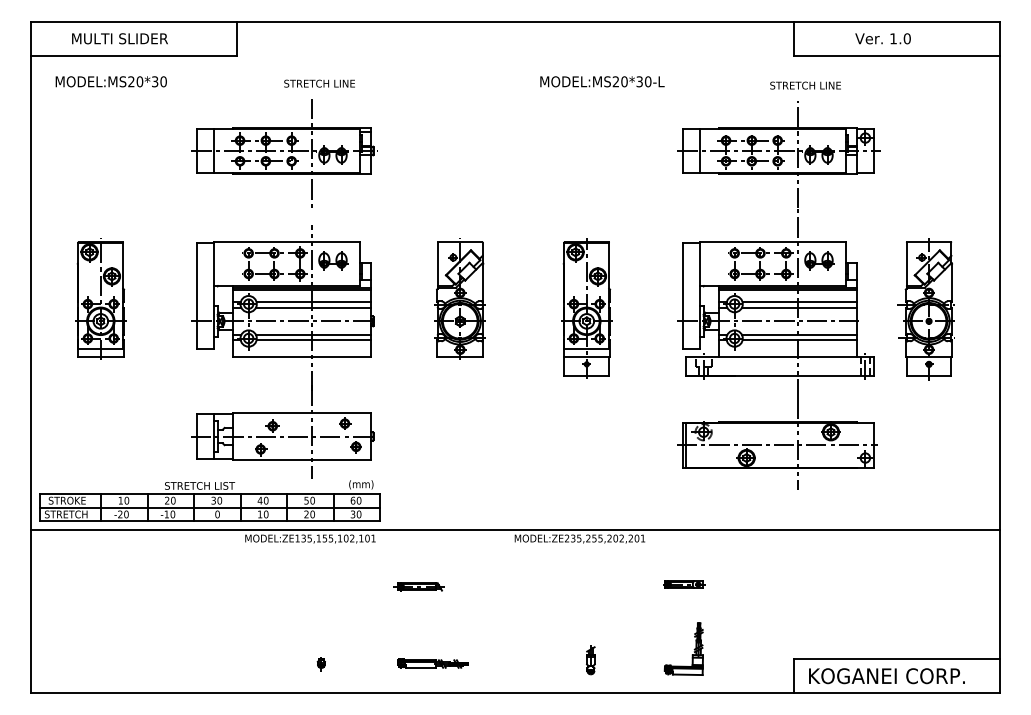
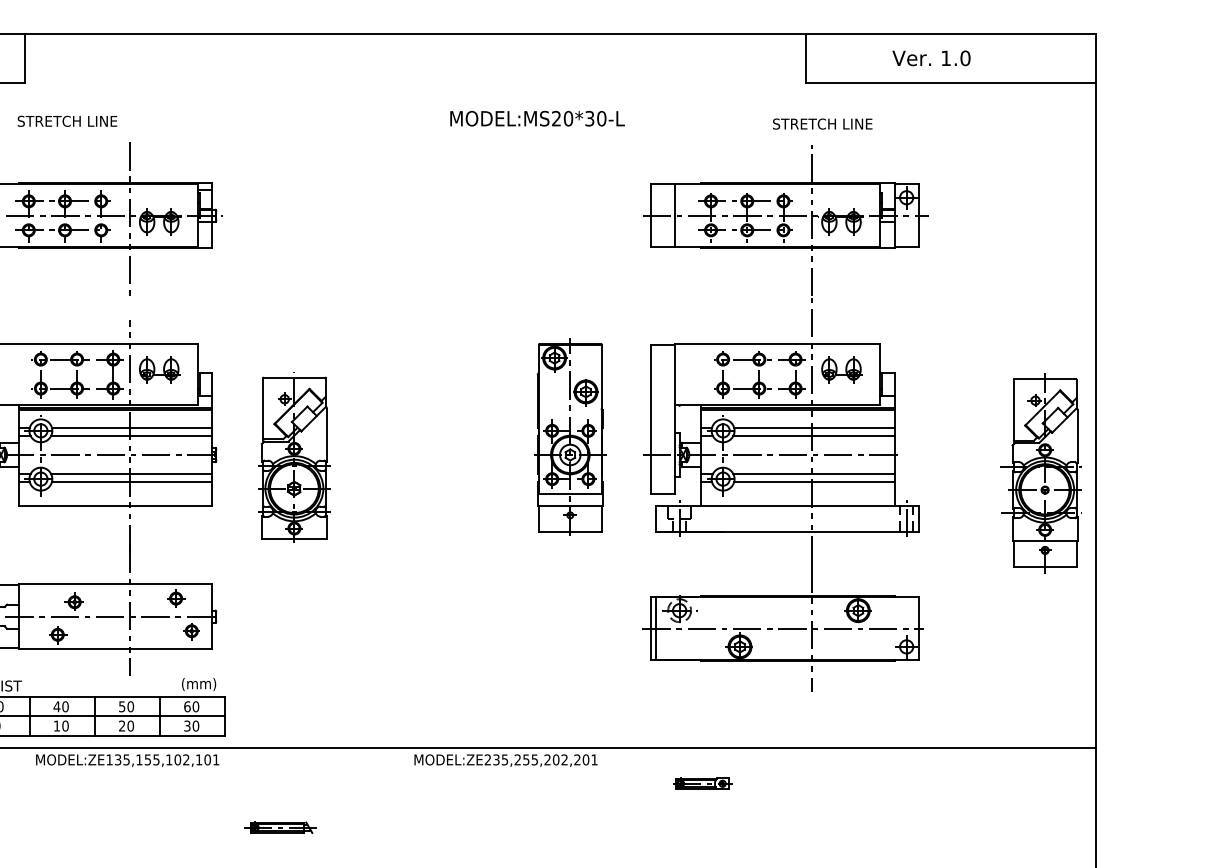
text: (319, 83) -> (67, 121), moved
part: (459, 298) -> (293, 456), moved
part: (586, 308) -> (569, 436), moved
part: (925, 309) -> (1040, 473), moved
part: (684, 584) -> (703, 783), moved

